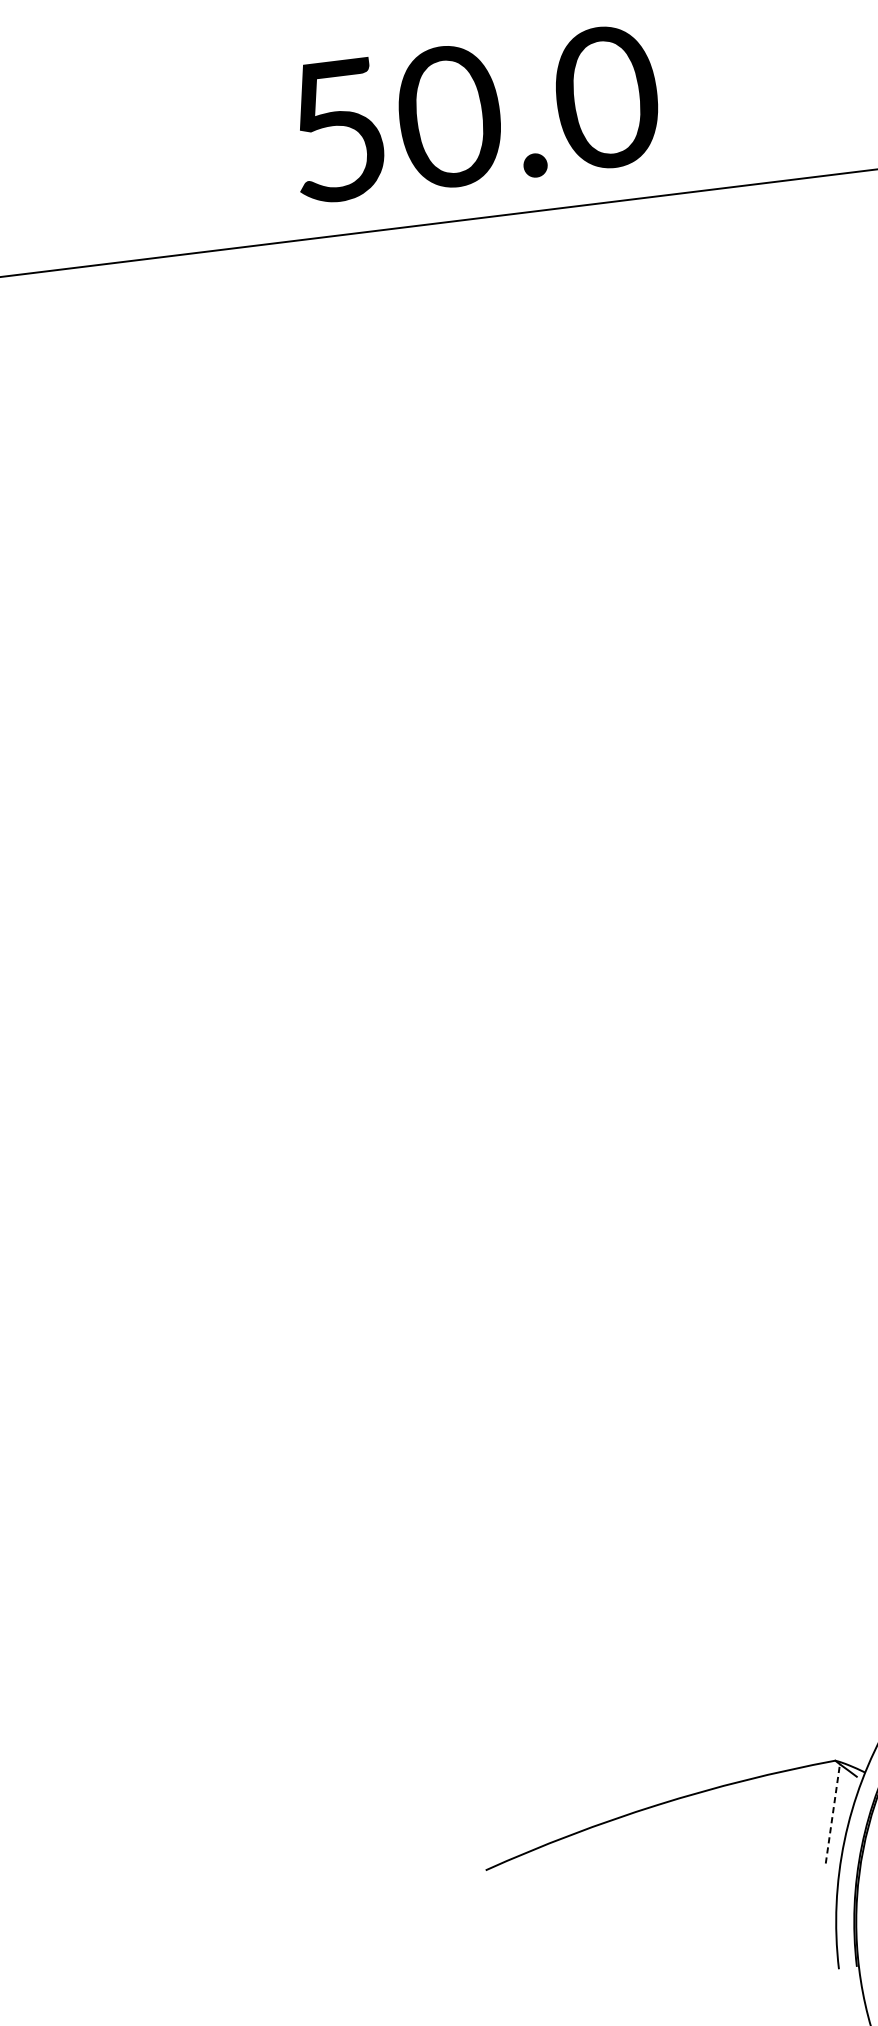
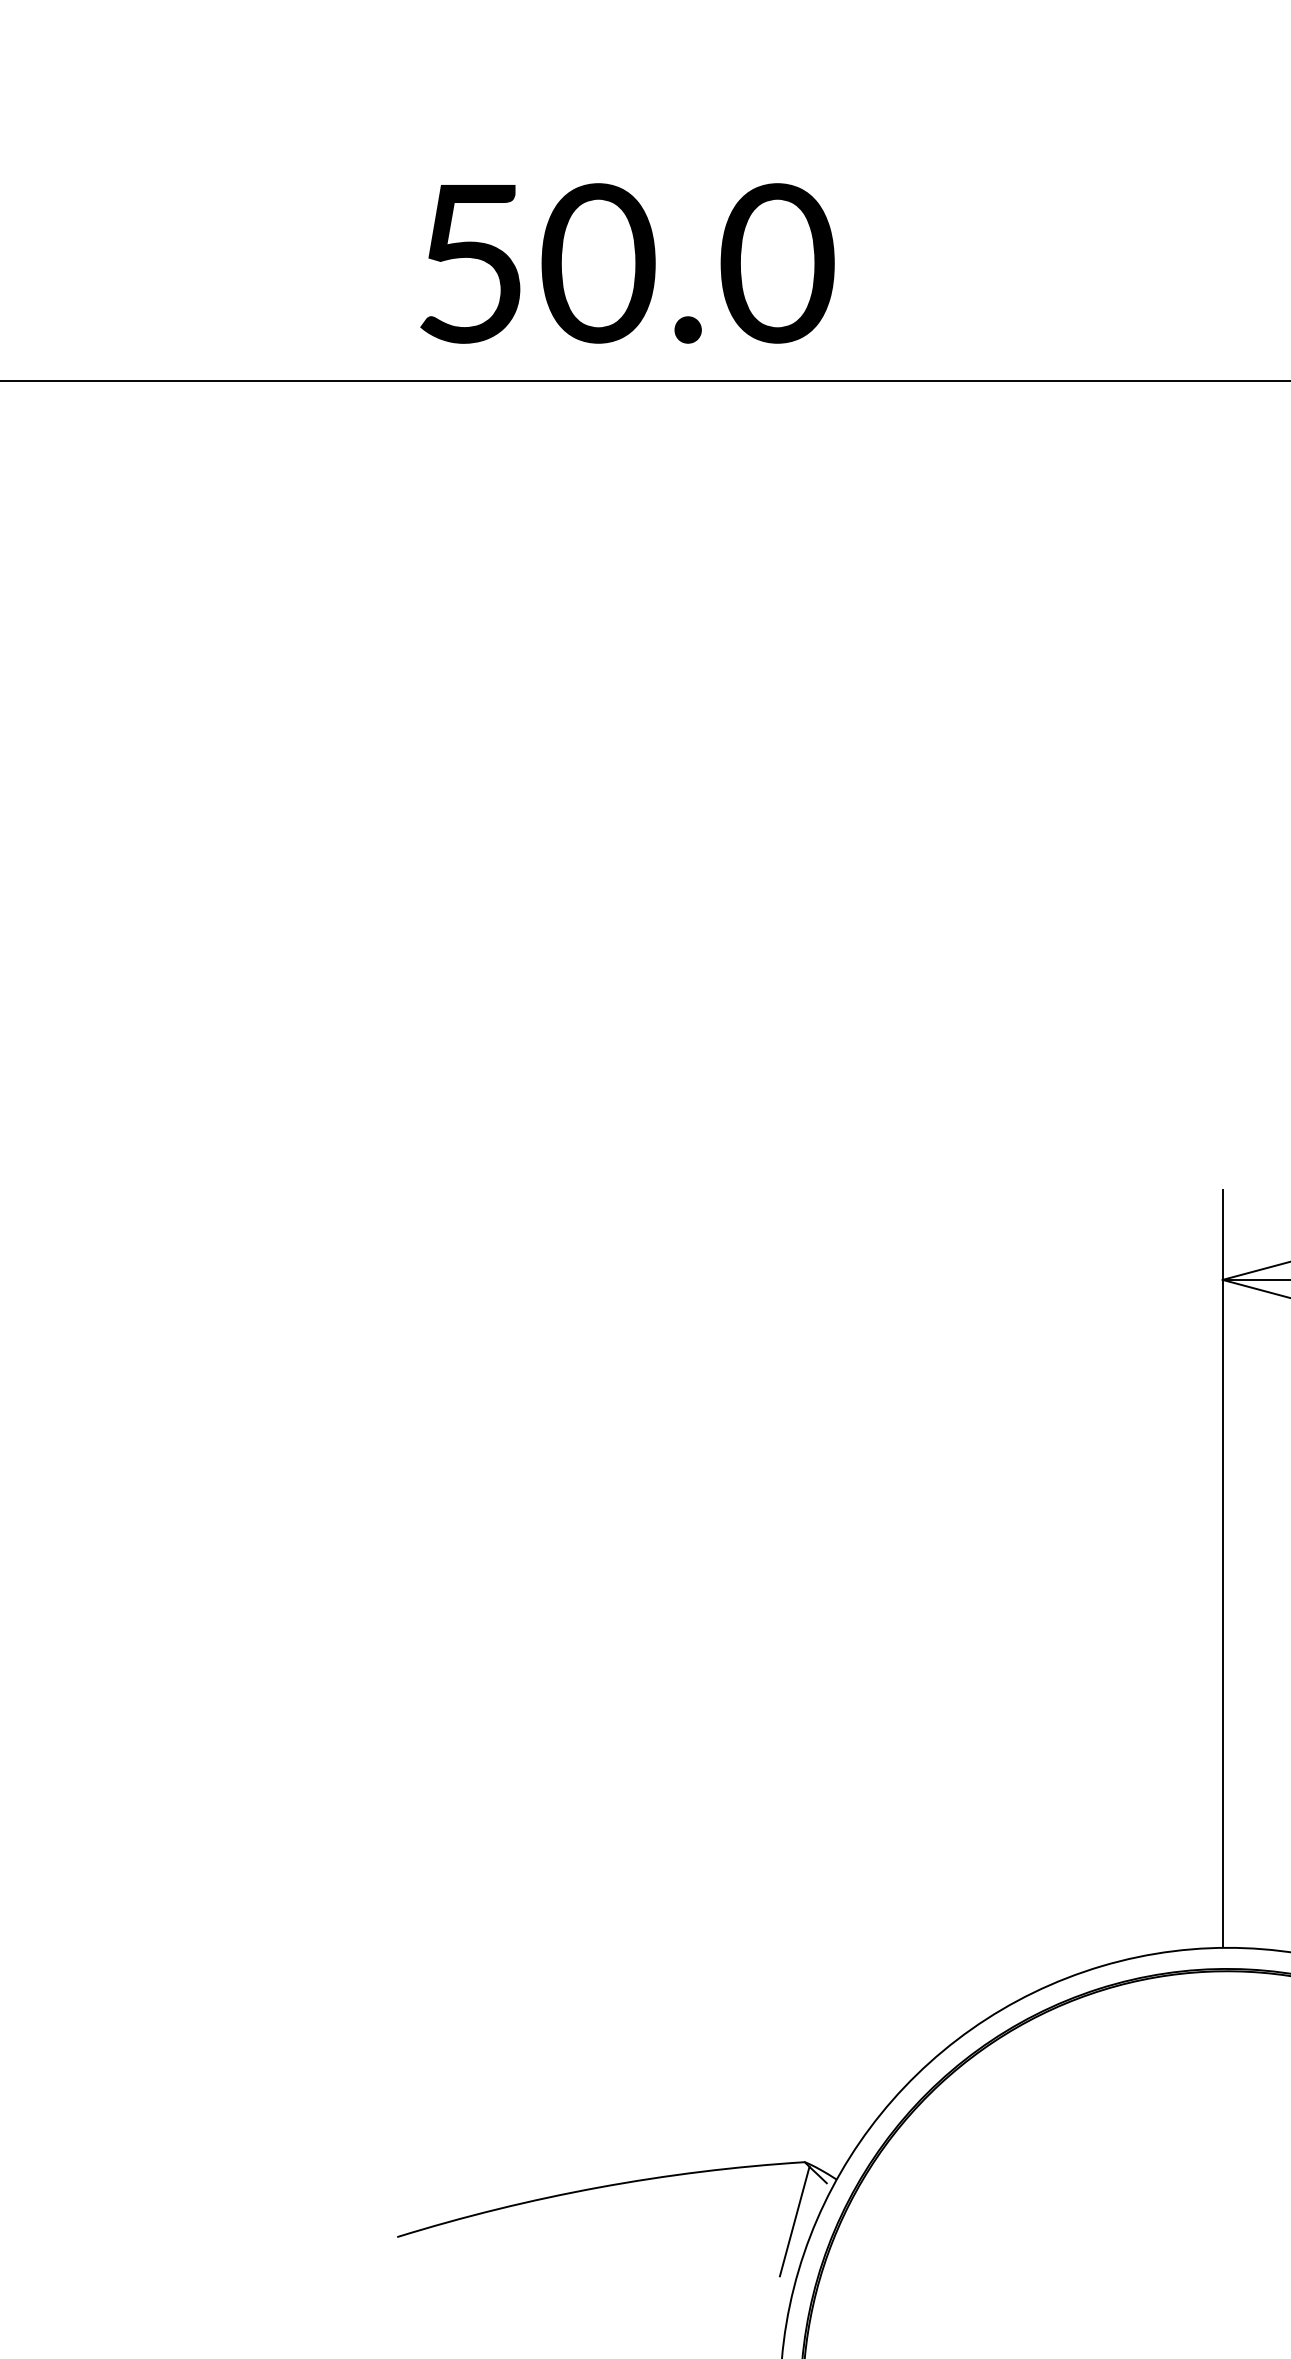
line: (832, 1813) -> (794, 2221), dashed -> solid

